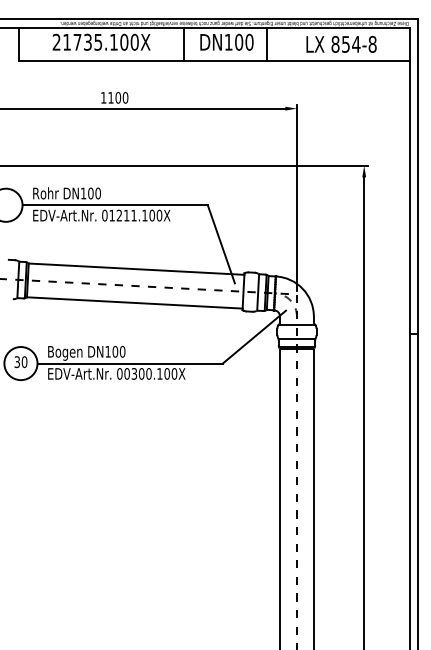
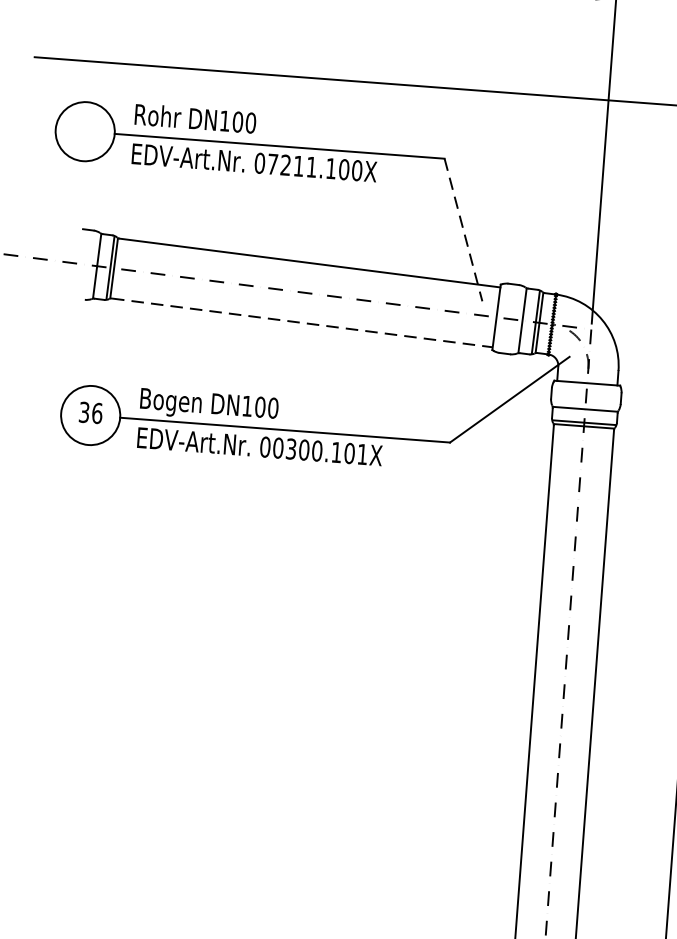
text: (111, 215) -> (271, 163), 01211.100X -> 07211.100X
line: (221, 244) -> (463, 230), solid -> dashed
line: (135, 303) -> (302, 323), solid -> dashed
text: (24, 361) -> (97, 412), 30 -> 36
text: (174, 373) -> (362, 453), 00300.100X -> 00300.101X

